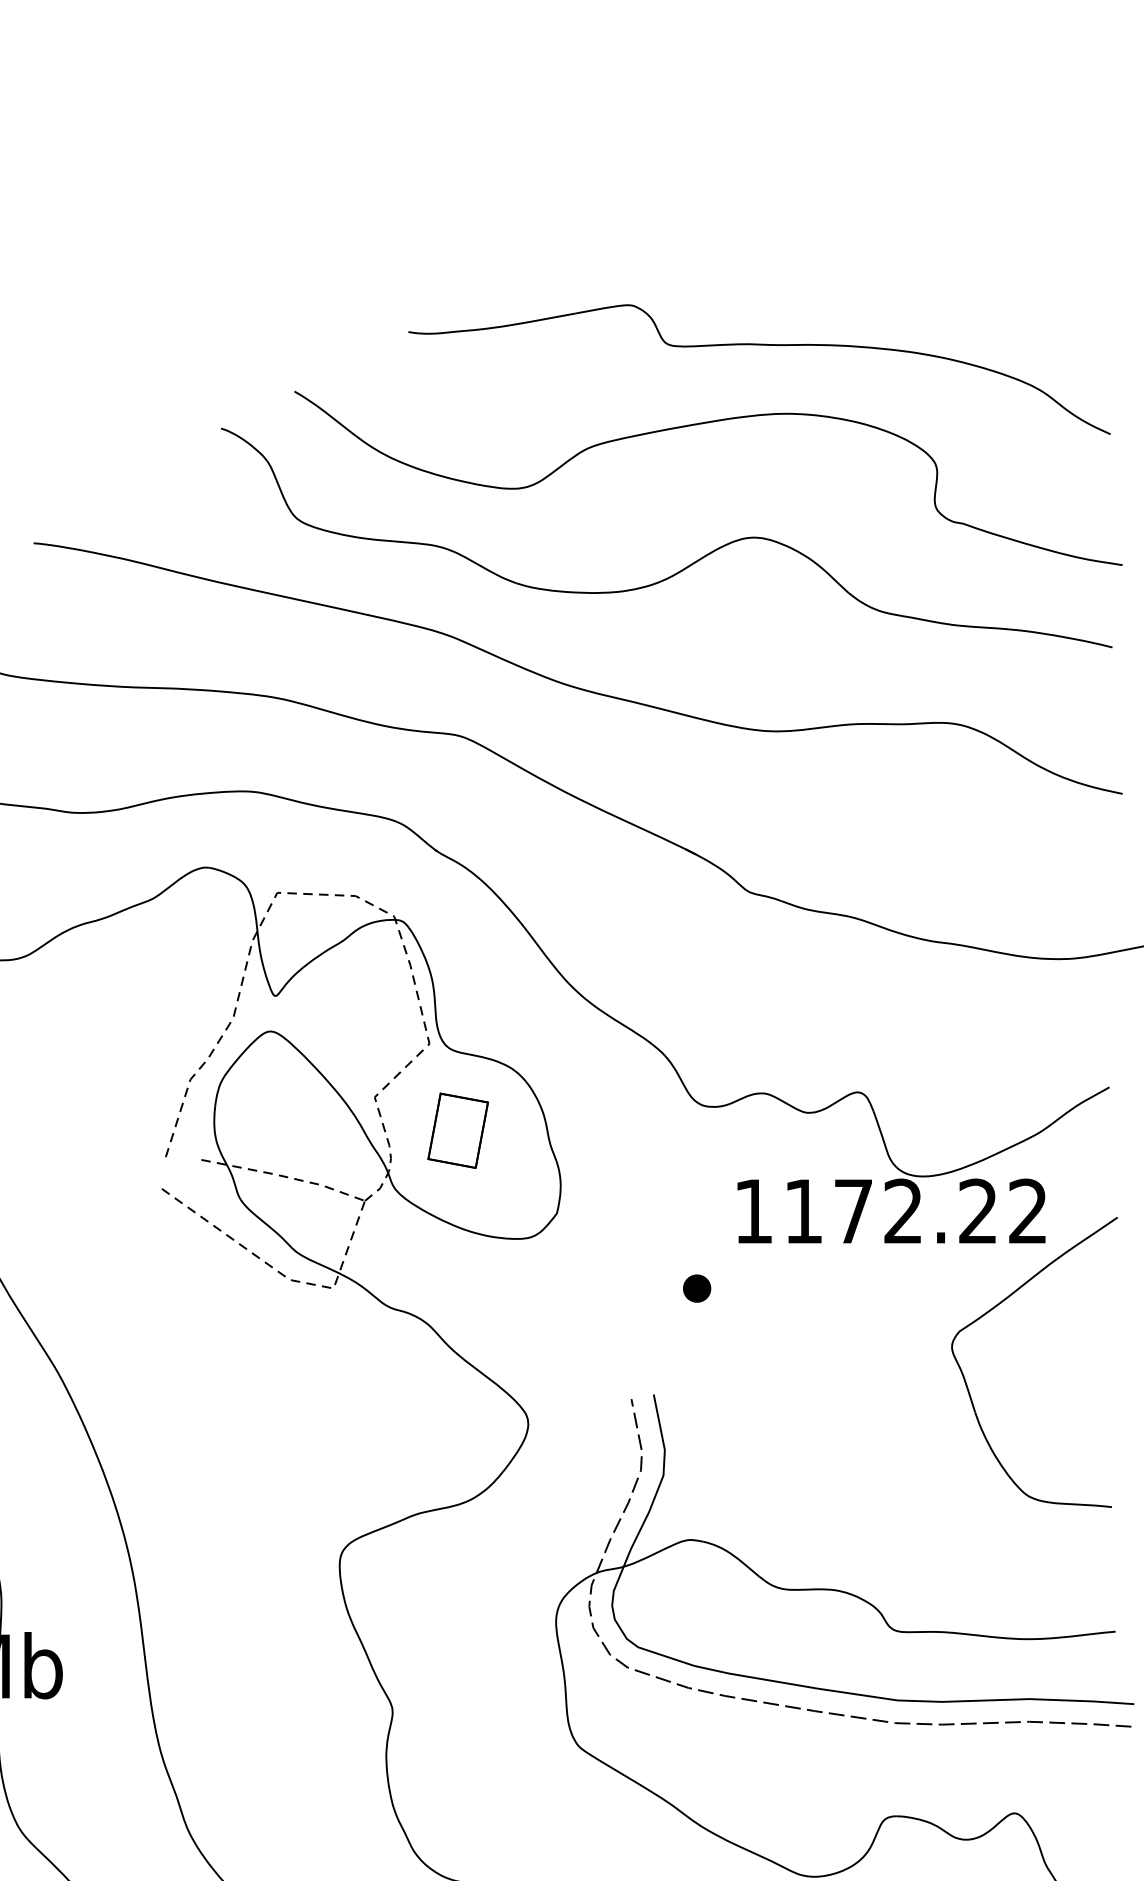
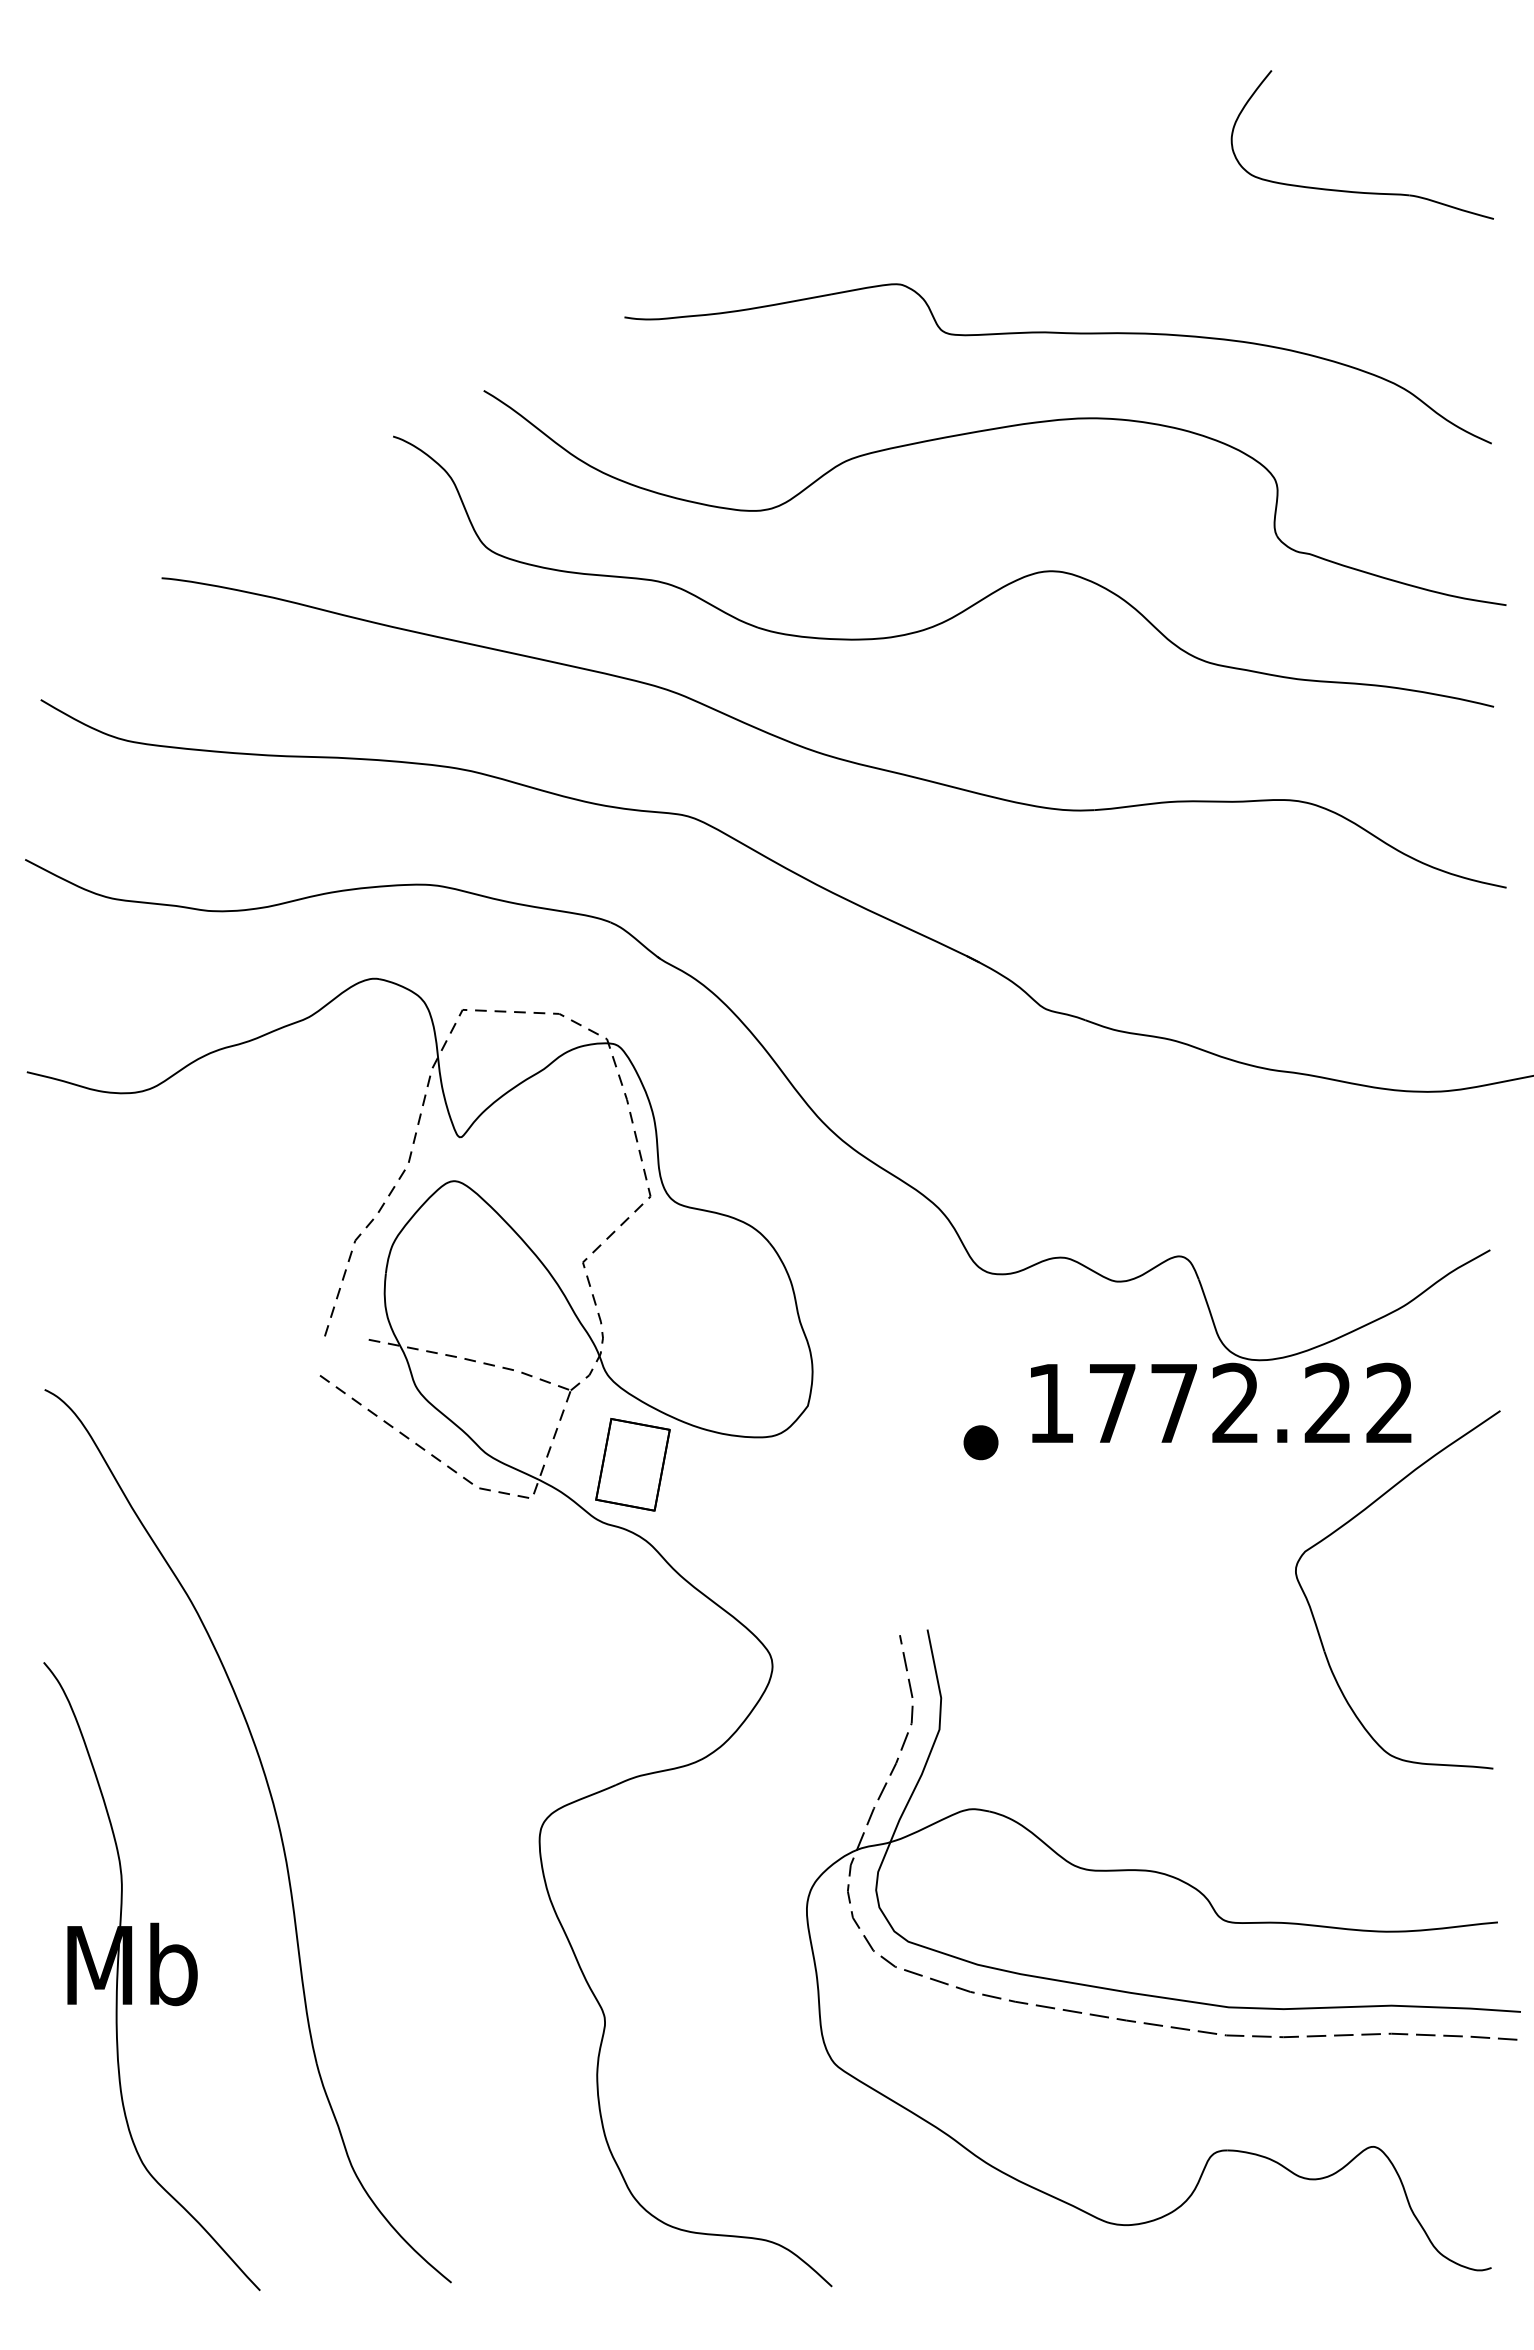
part: (1005, 230) -> (1361, 191), added
part: (457, 1130) -> (632, 1464), moved
text: (803, 1211) -> (1112, 1403), 1172.22 -> 1772.22
part: (696, 1288) -> (980, 1442), moved

